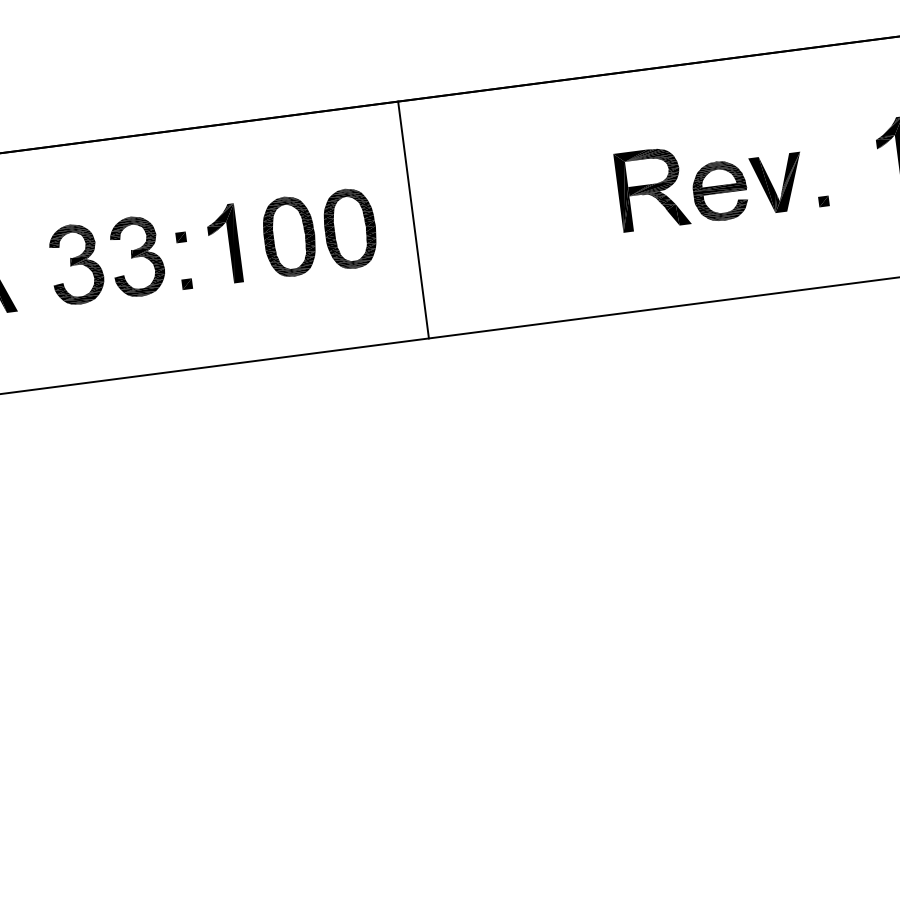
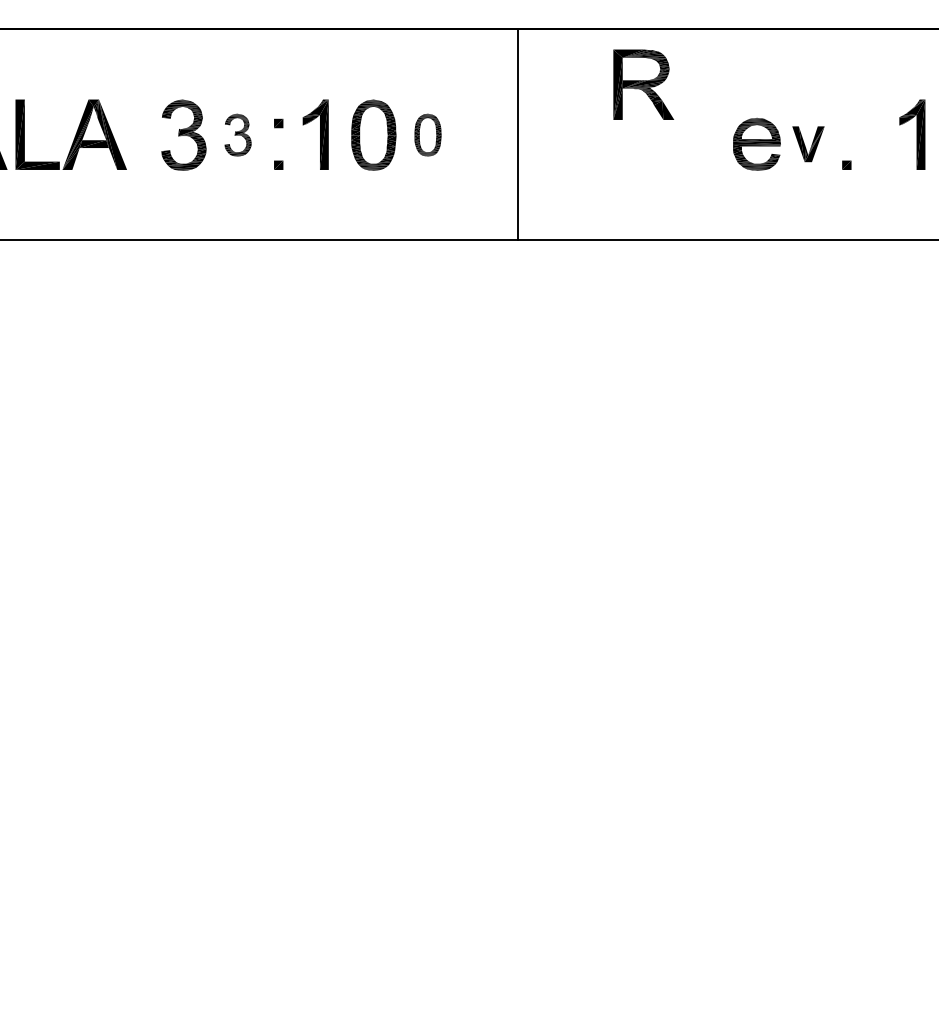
part: (777, 182) -> (808, 143), size x0.7
part: (652, 188) -> (643, 84), moved
line: (413, 219) -> (517, 134), moved
part: (349, 228) -> (427, 134), size x0.6
part: (136, 255) -> (237, 134), size x0.6

